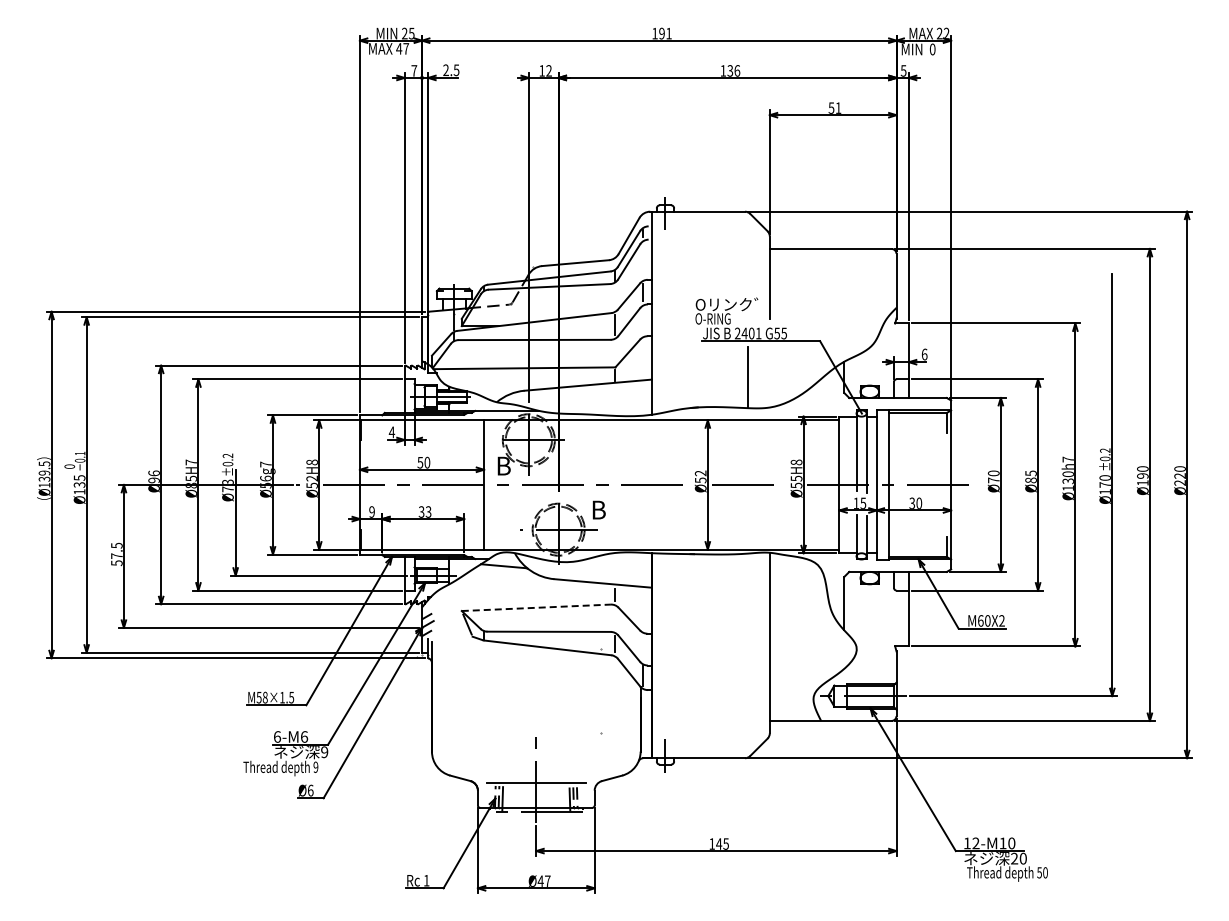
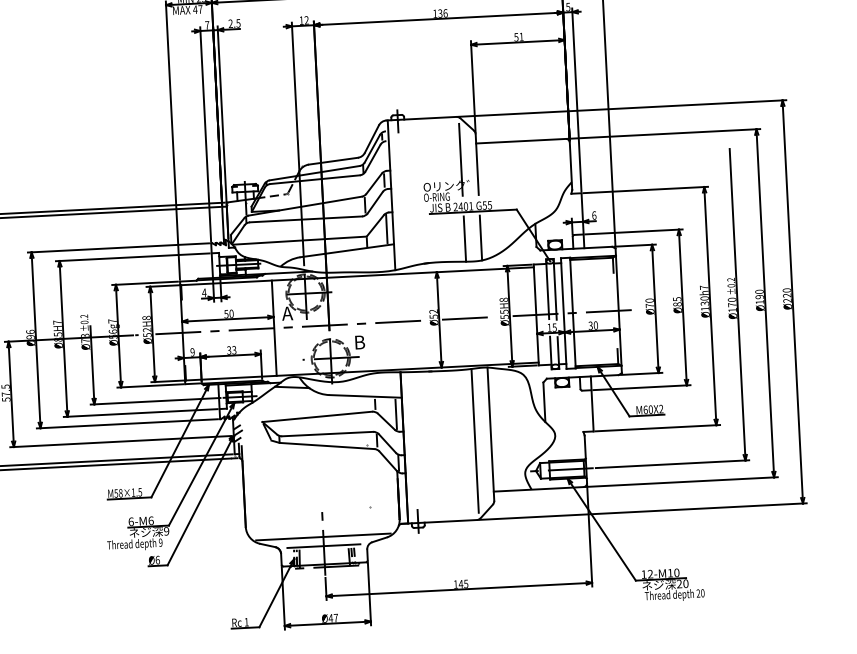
line: (748, 269) -> (461, 159), added
line: (643, 358) -> (387, 228), added
line: (769, 376) -> (480, 237), added
text: (502, 465) -> (287, 313), B -> A
line: (536, 607) -> (317, 416), dashed -> solid
line: (643, 609) -> (396, 414), added
line: (748, 650) -> (475, 440), added
line: (536, 770) -> (323, 536), added
text: (1039, 872) -> (698, 593), 50 -> 20

